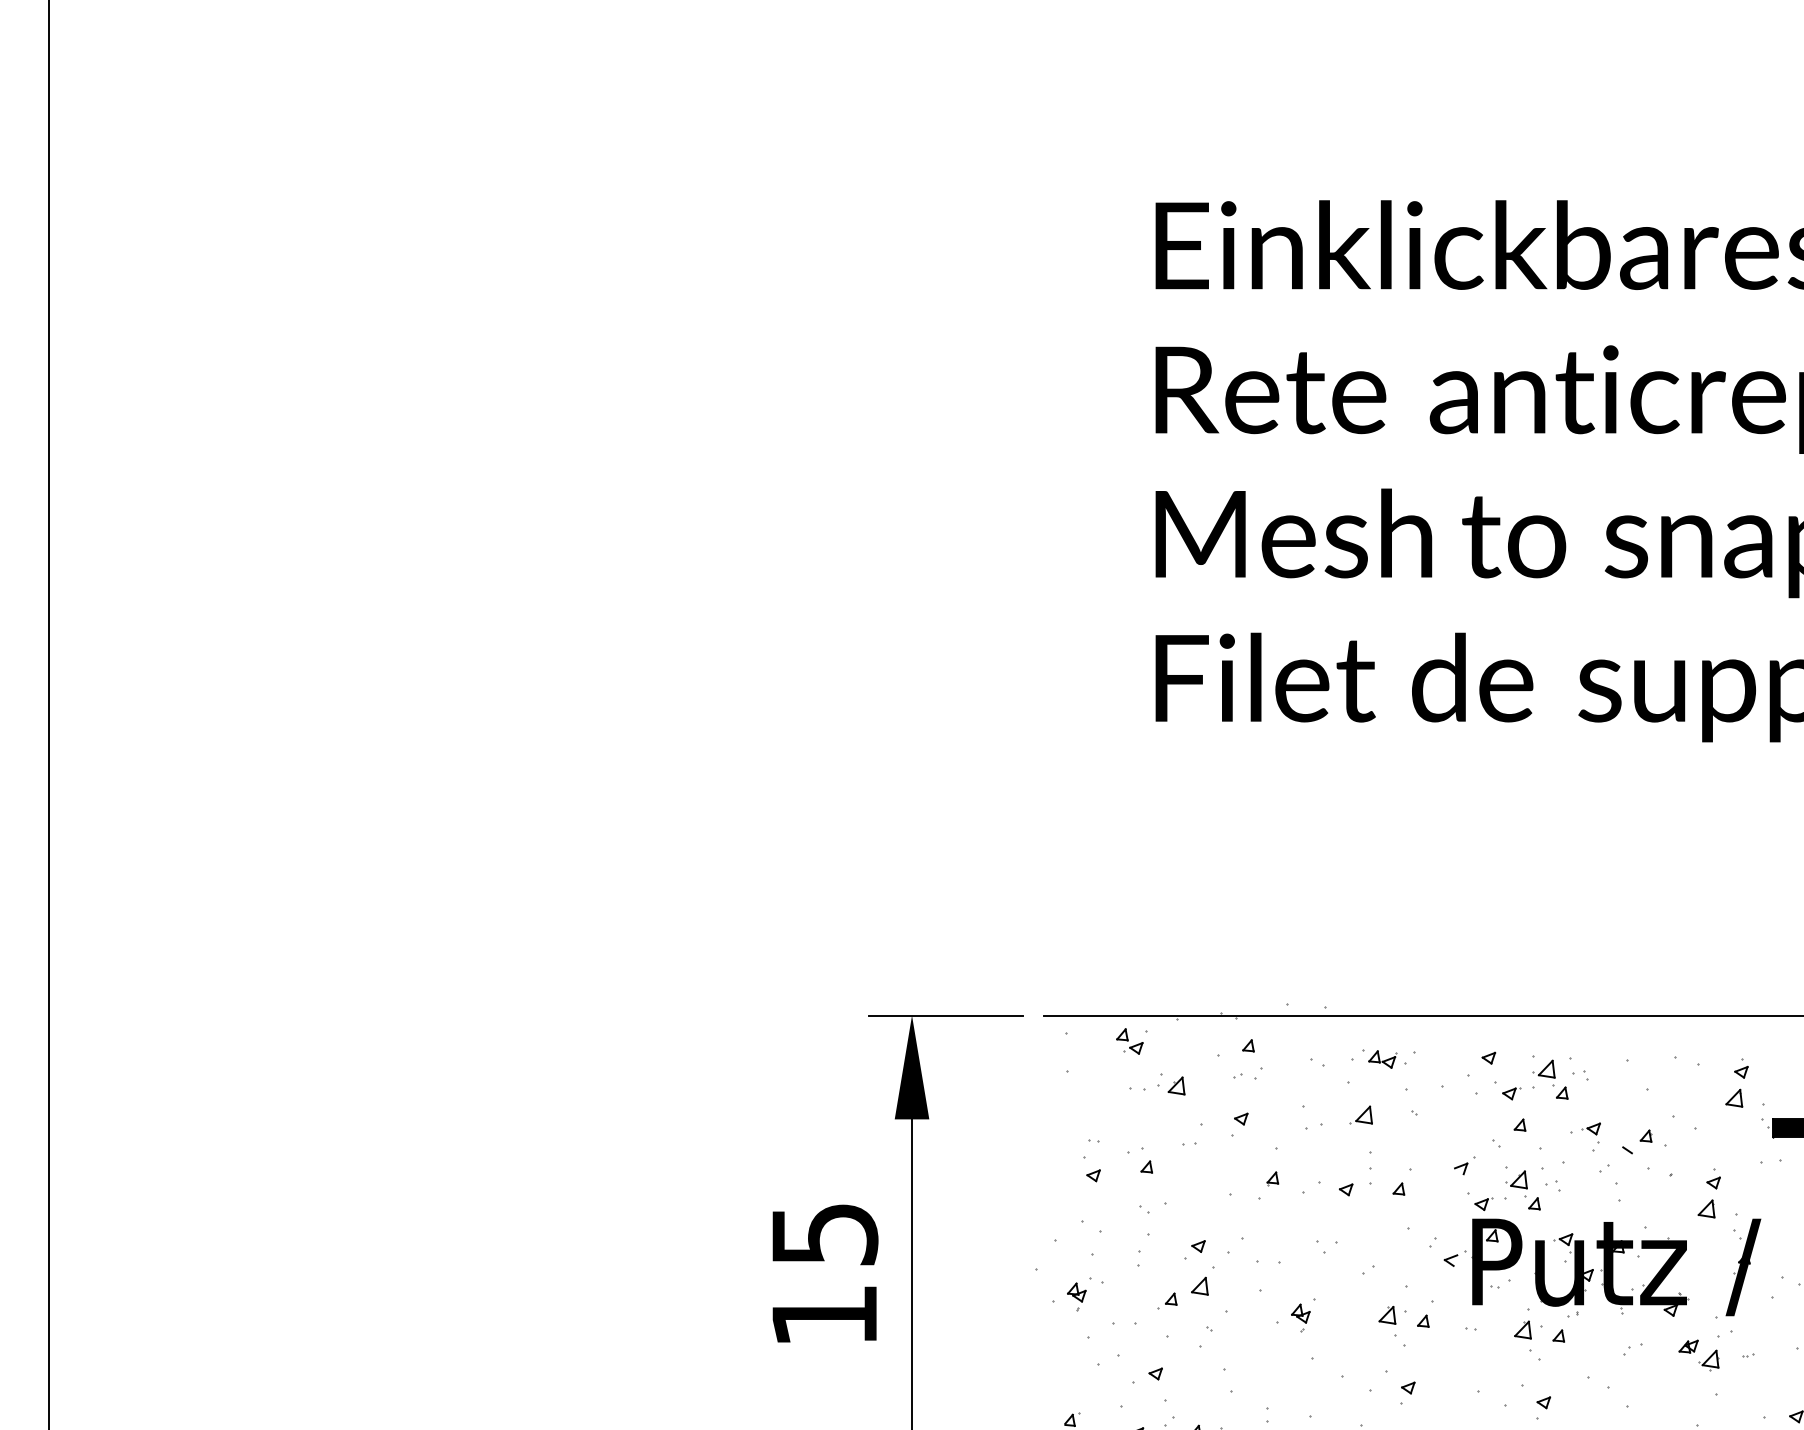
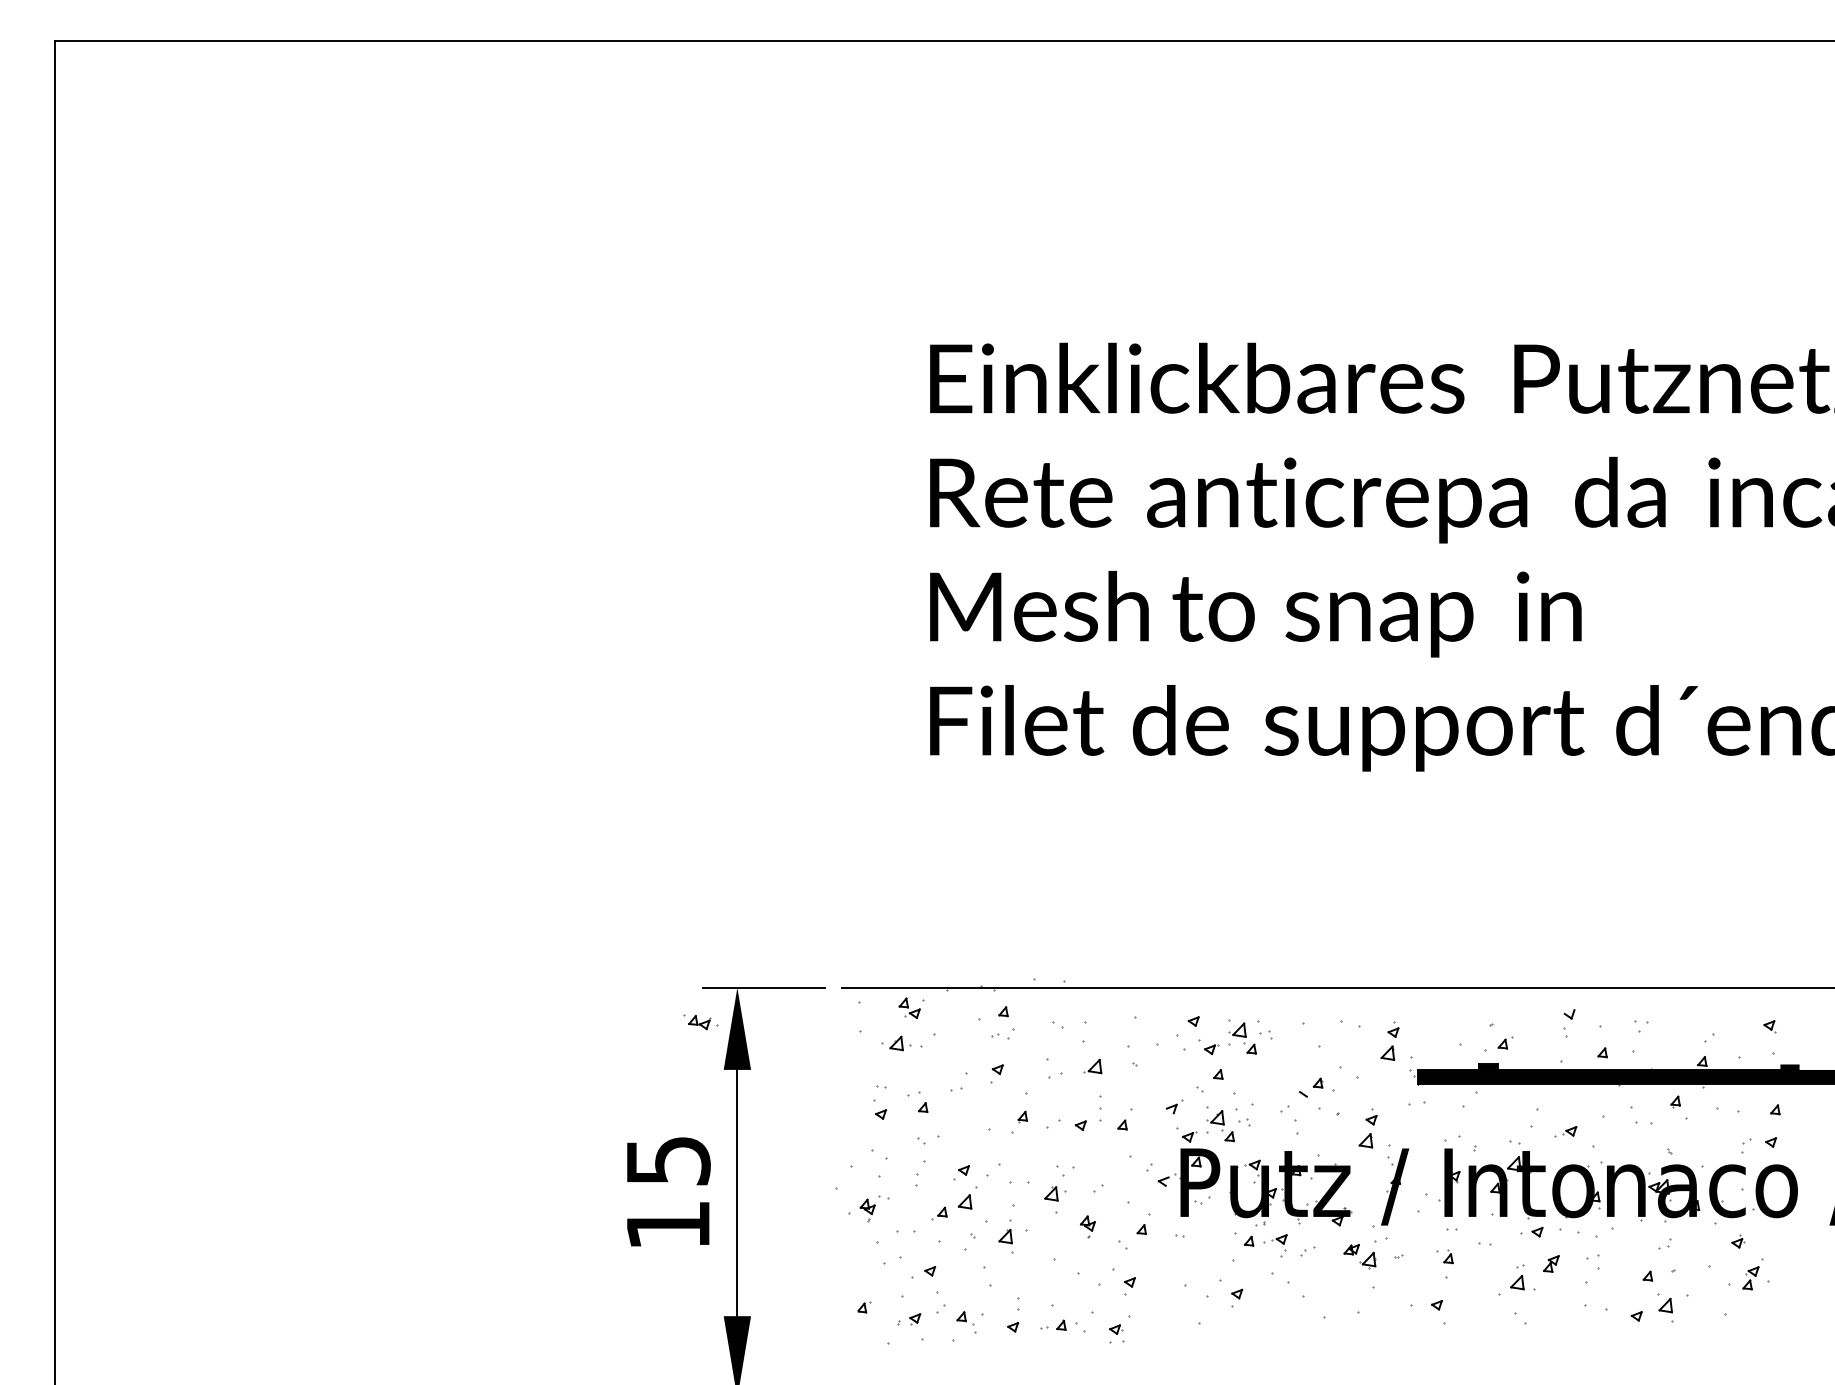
part: (1383, 1059) -> (700, 1022), moved
part: (1171, 1086) -> (892, 1043), moved
part: (1585, 1136) -> (1275, 1245), moved
part: (1392, 1314) -> (1055, 1193), moved
part: (1300, 1317) -> (1087, 1226), moved
part: (1522, 1329) -> (1005, 1236), moved

